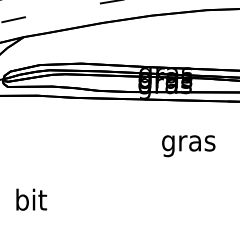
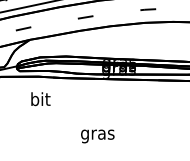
text: (188, 146) -> (97, 136), moved
text: (31, 200) -> (40, 99), moved

